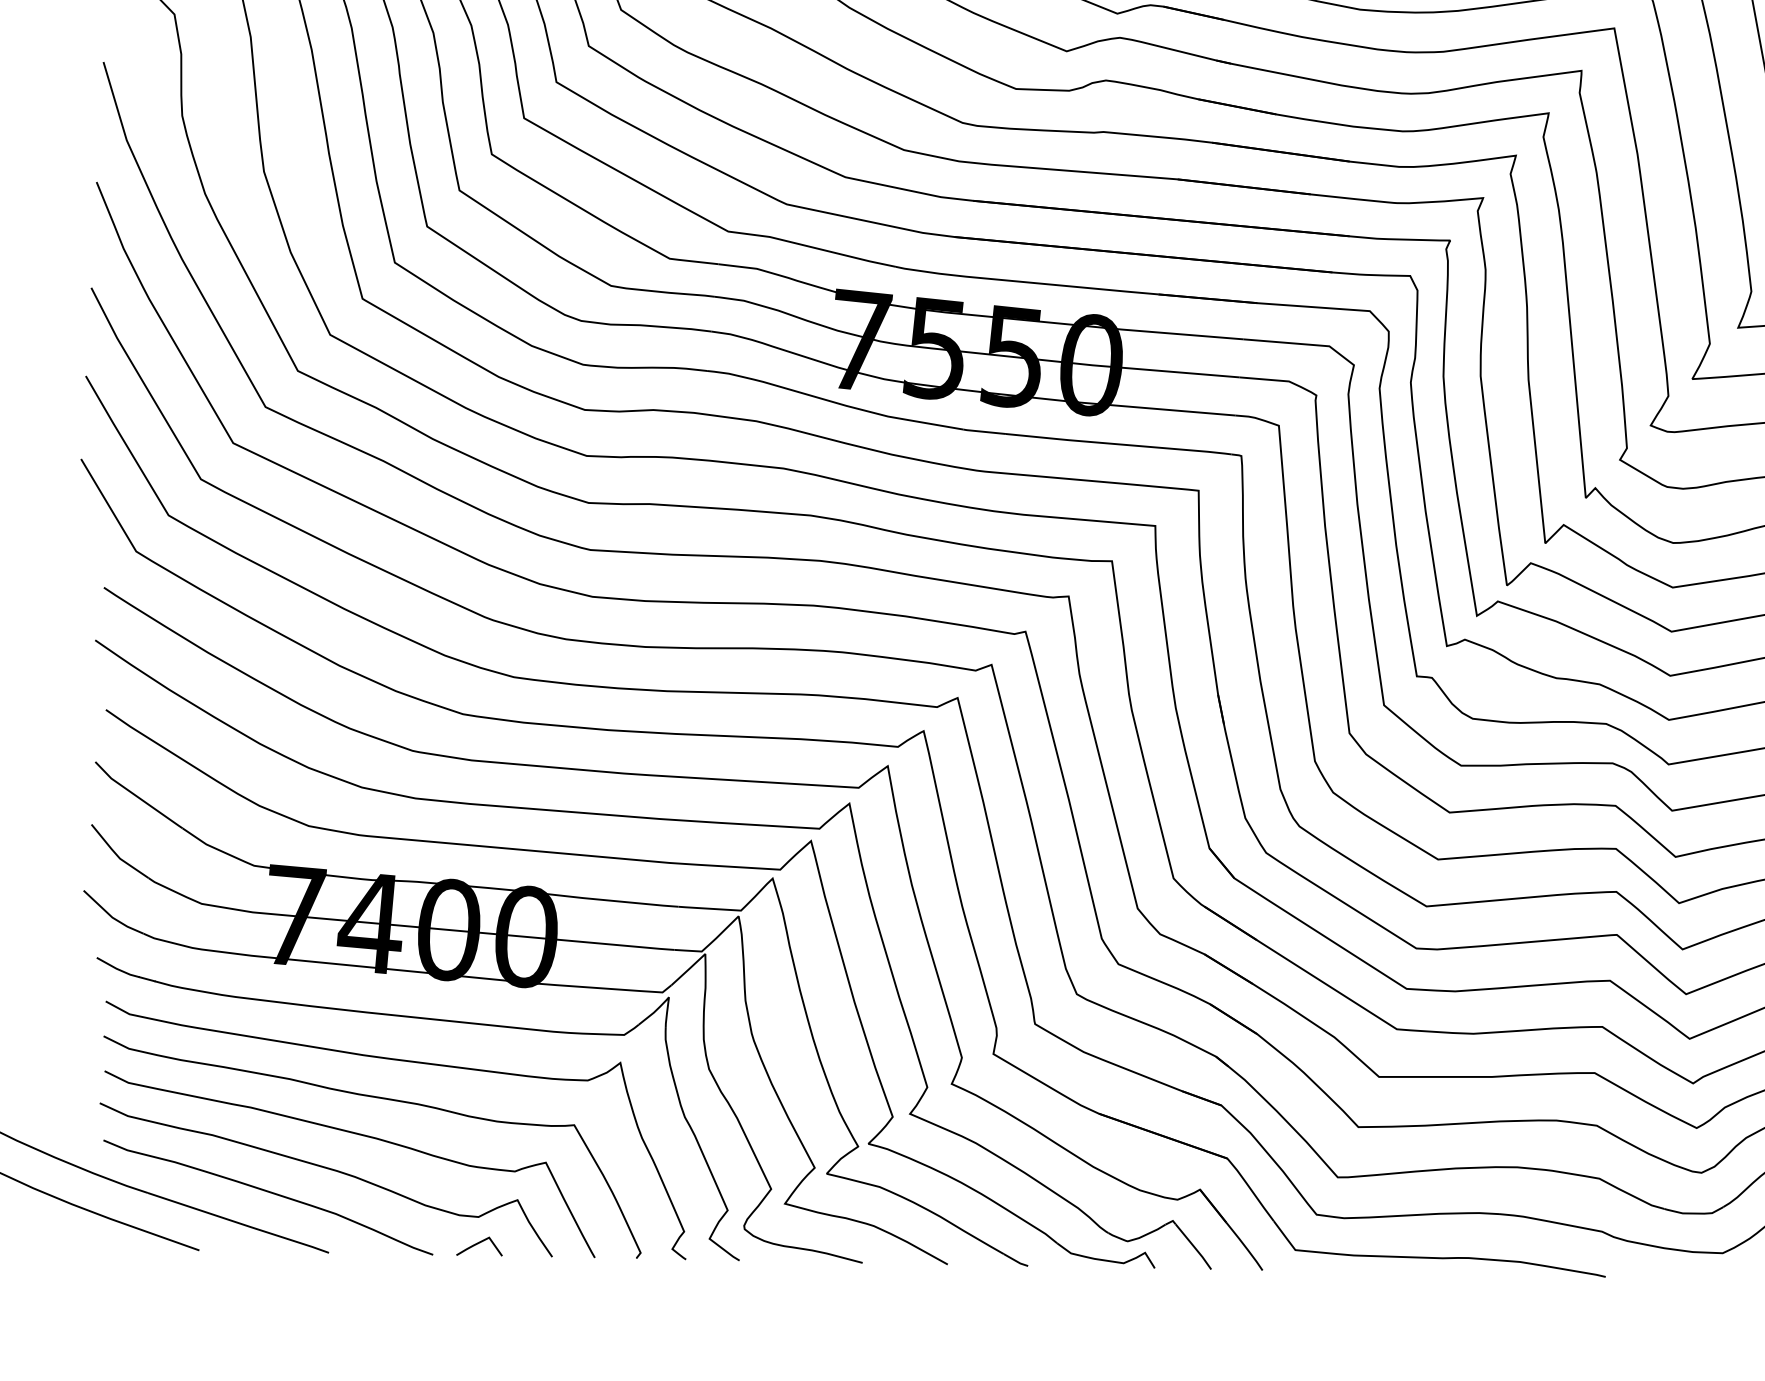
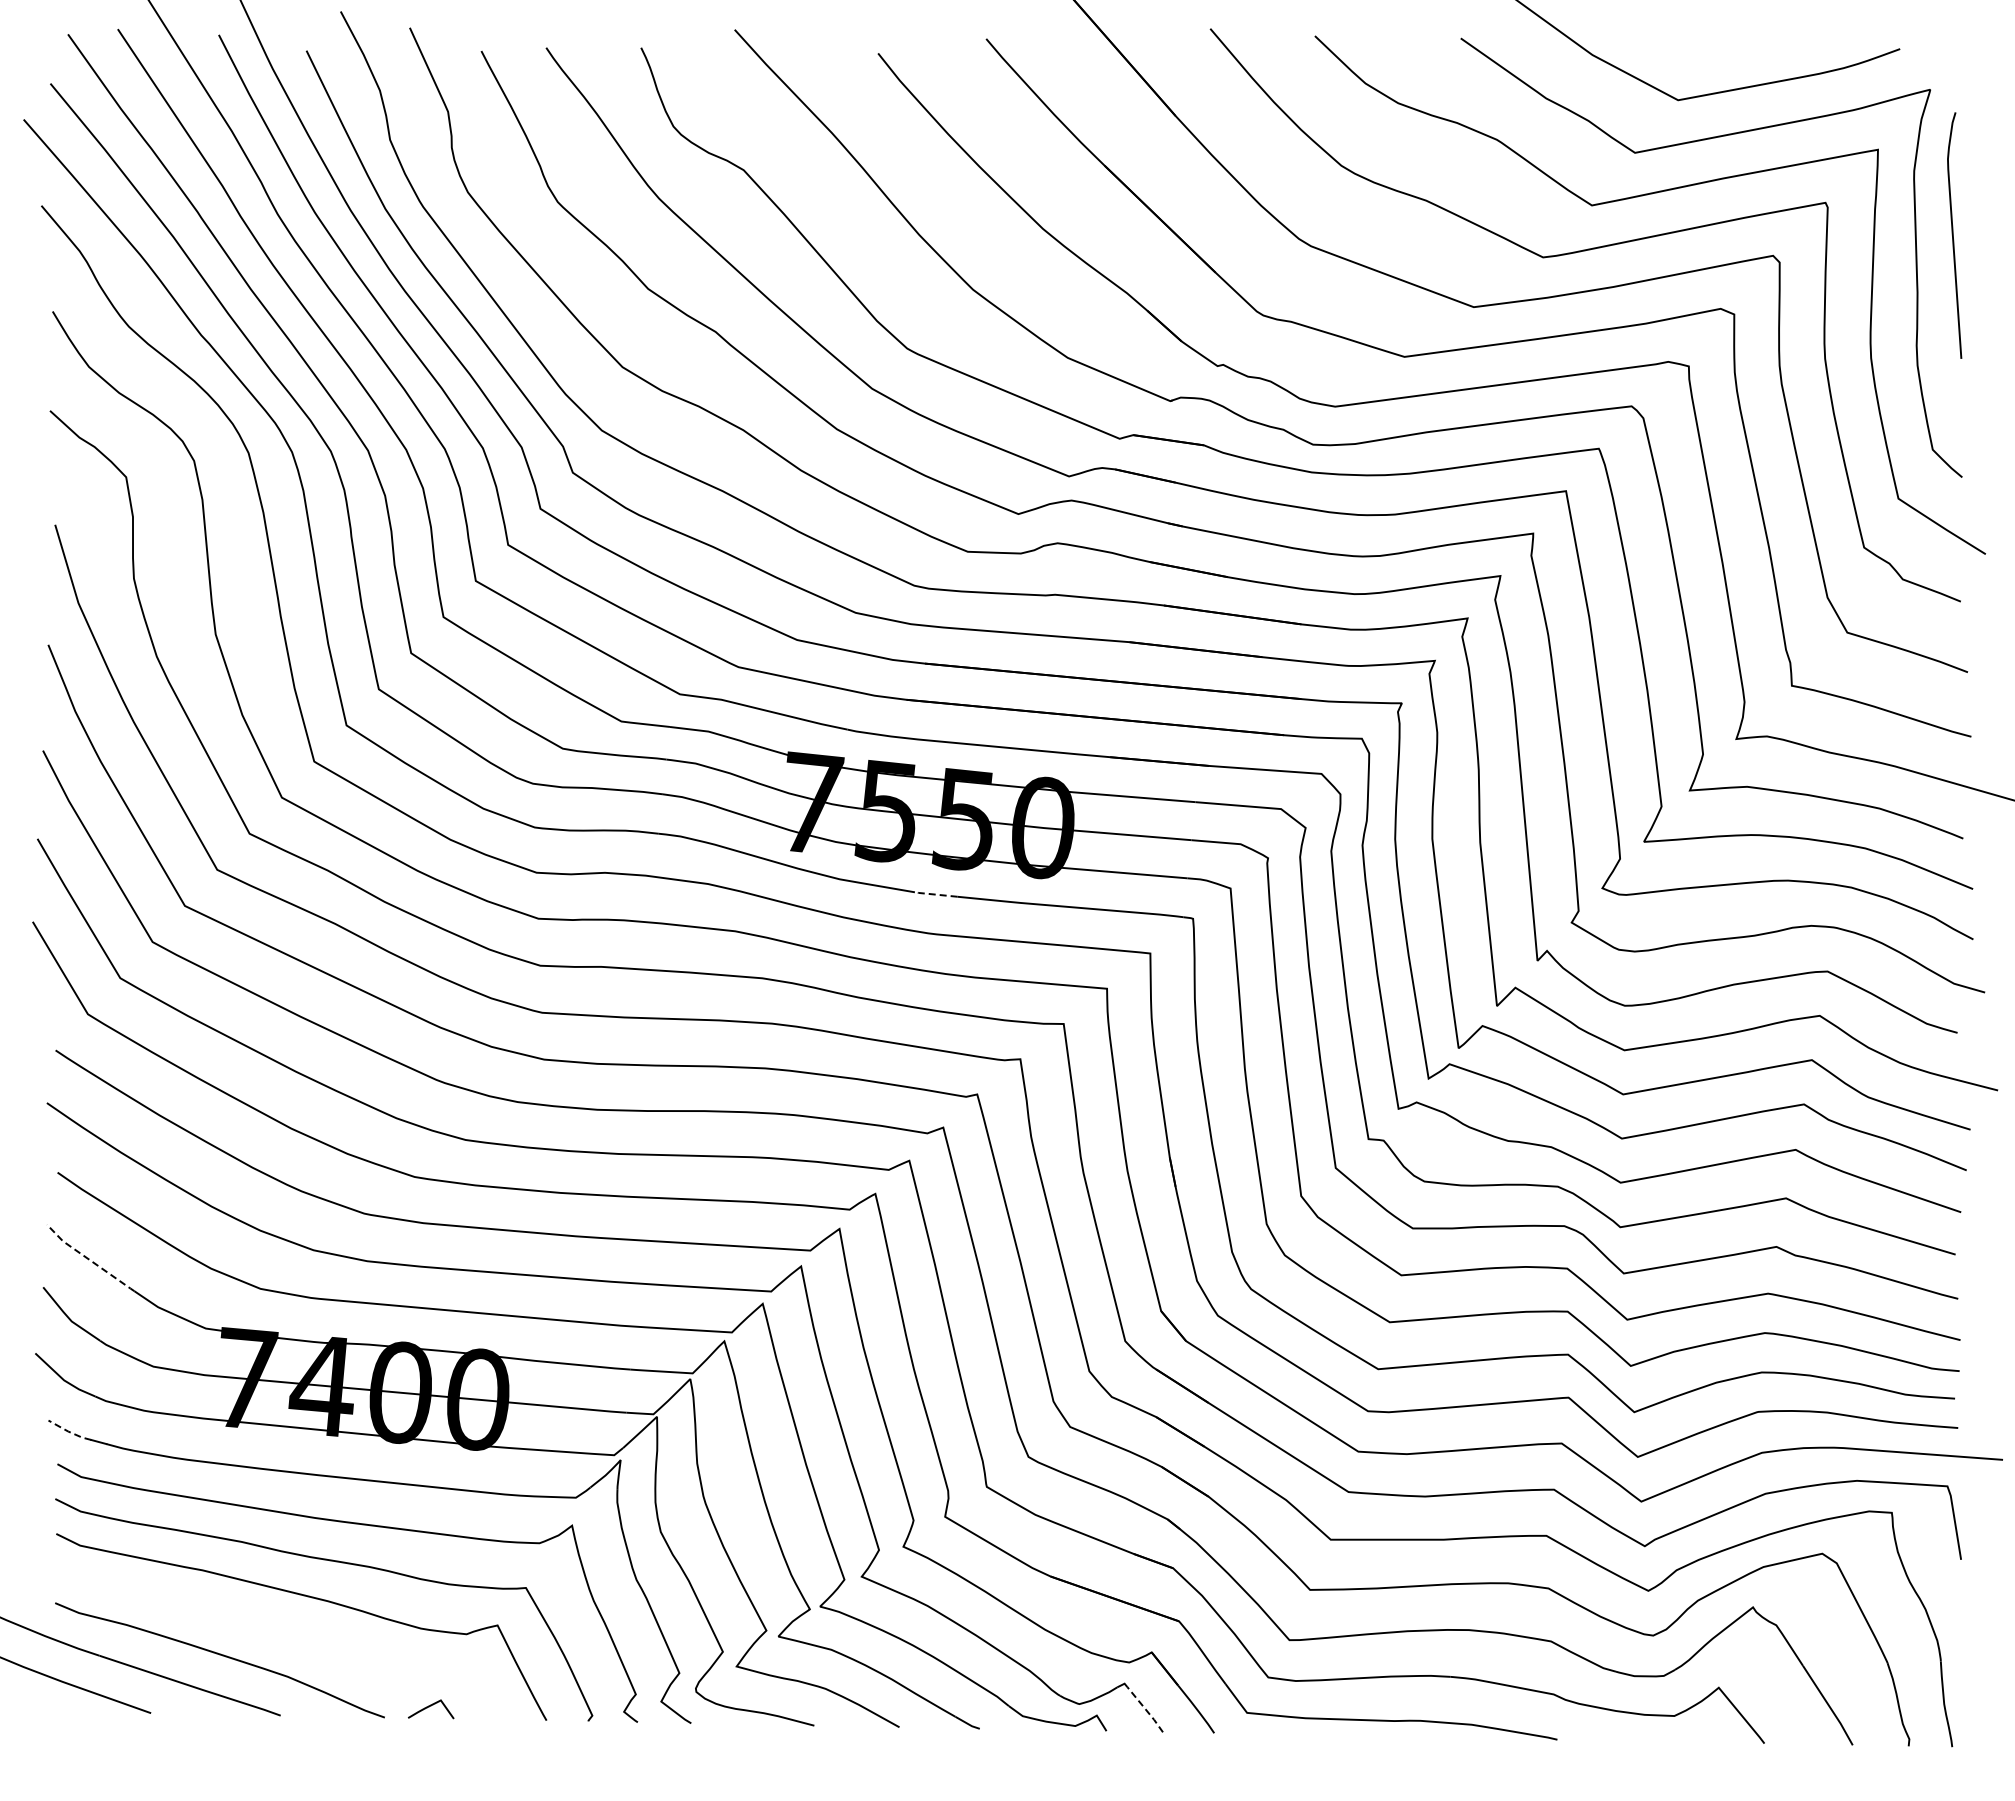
line: (983, 431) -> (935, 894), solid -> dashed
line: (137, 796) -> (89, 1259), solid -> dashed
line: (117, 968) -> (69, 1431), solid -> dashed
curve: (328, 1169) -> (280, 1632), removed
line: (1193, 1246) -> (1145, 1709), solid -> dashed

